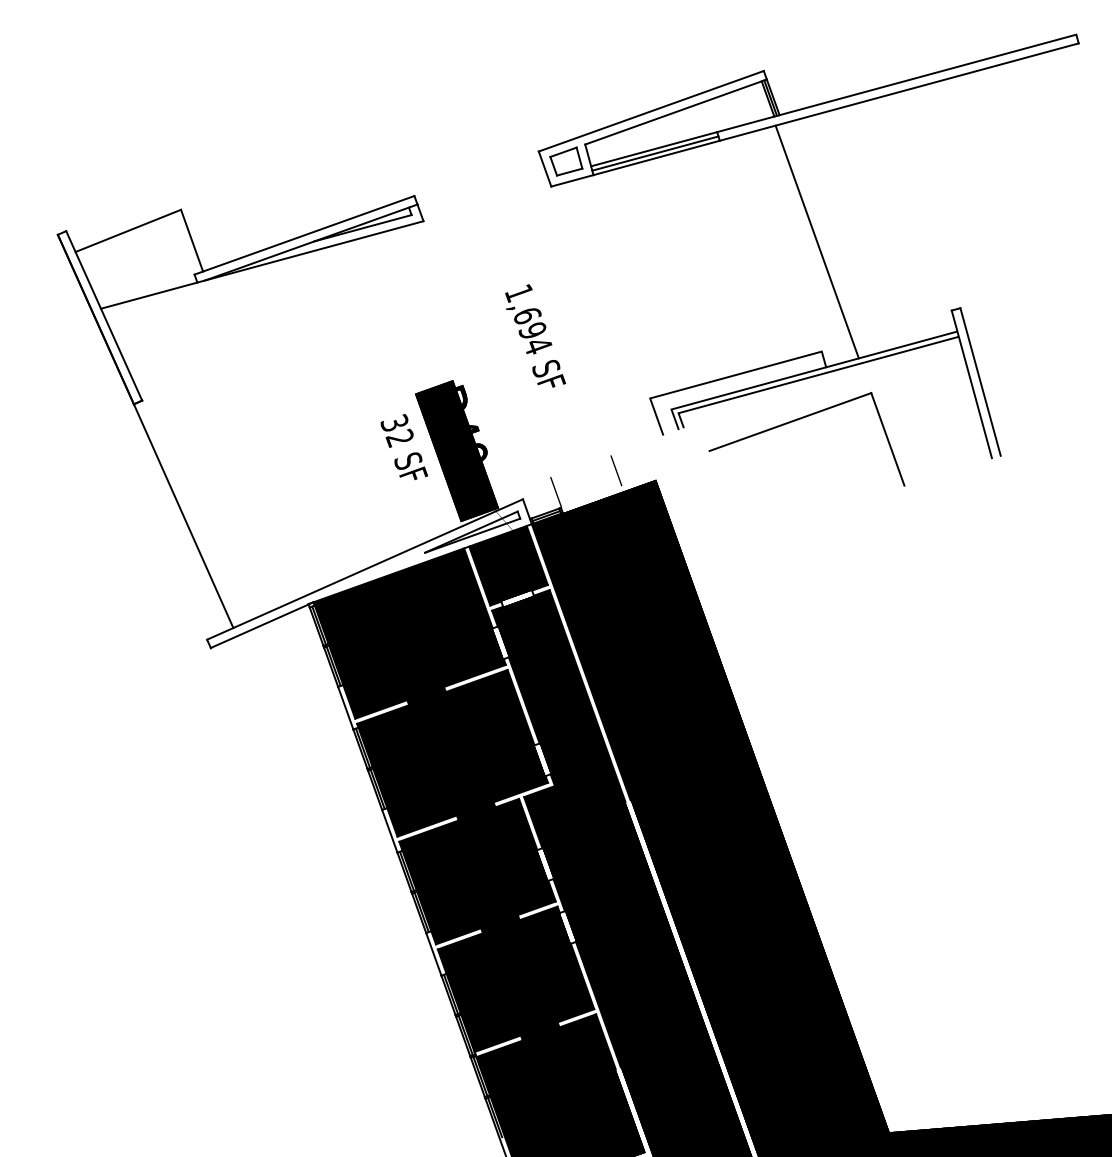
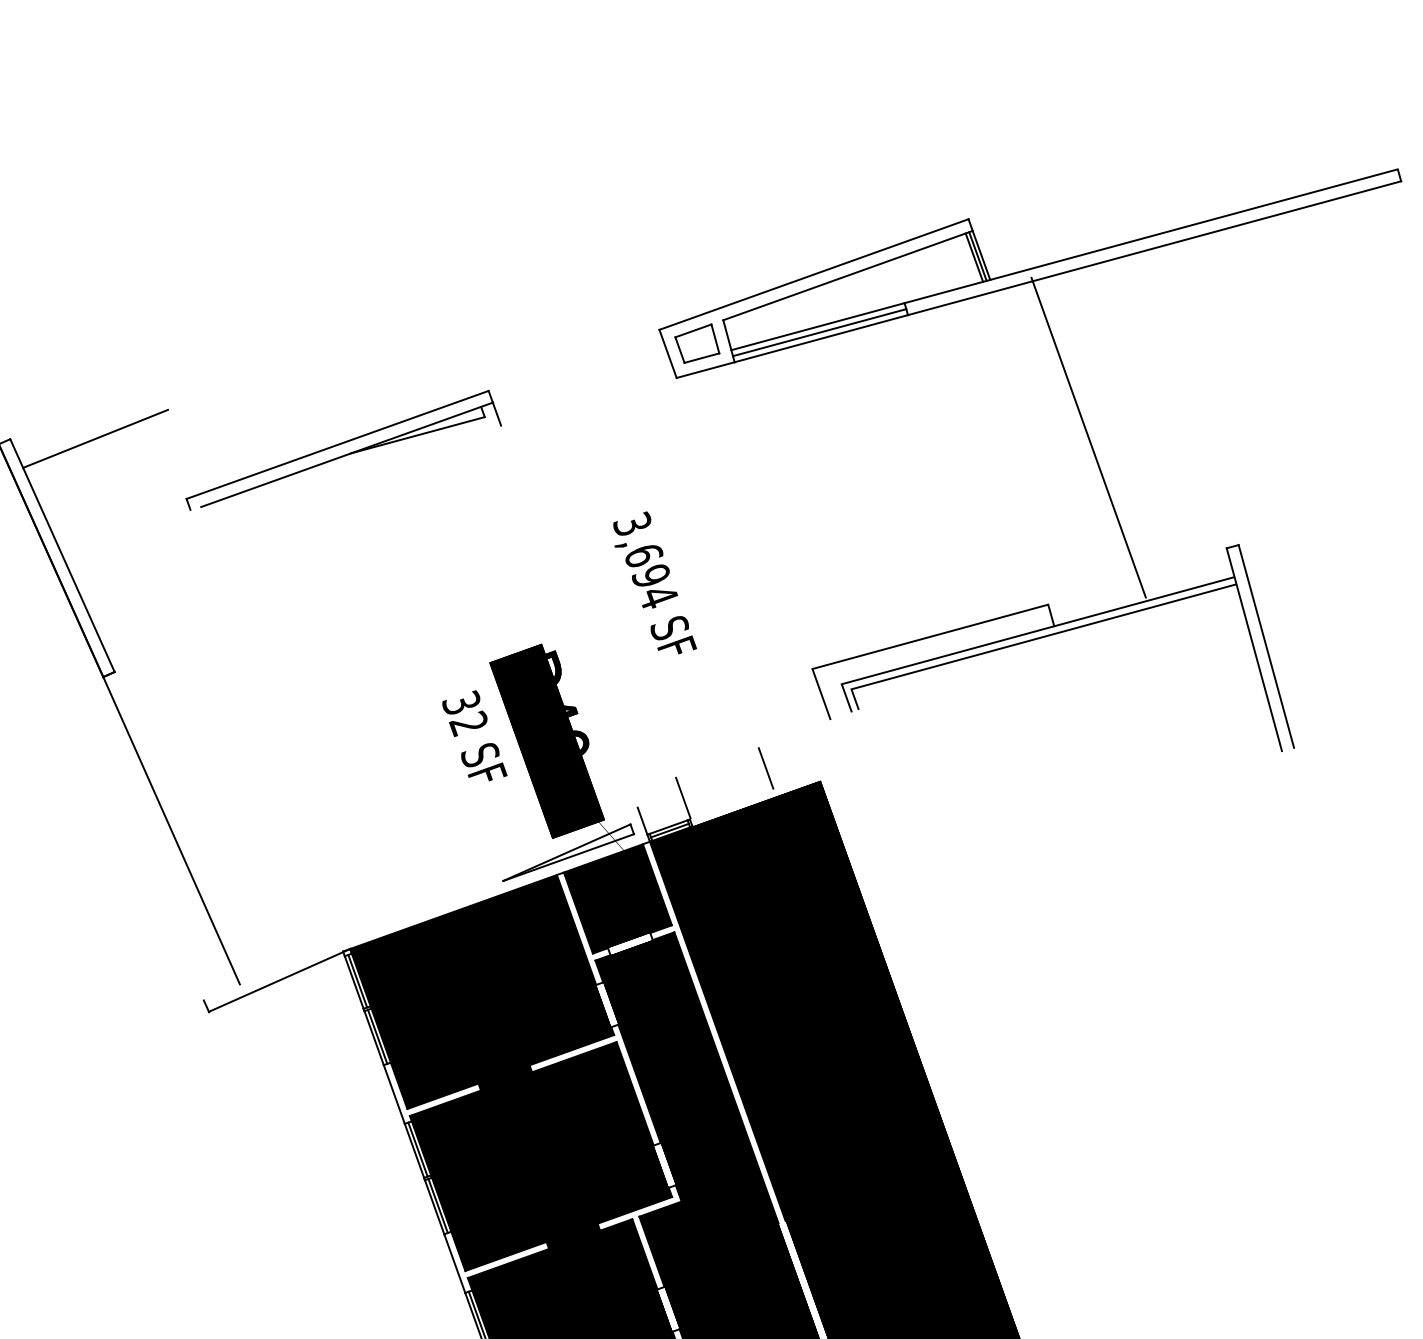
line: (192, 240) -> (183, 452), removed
line: (816, 241) -> (1087, 436), moved
line: (261, 264) -> (278, 485), removed
text: (518, 292) -> (631, 523), 1,694 -> 3,694
part: (798, 420) -> (1016, 699), removed
line: (364, 569) -> (420, 904), removed

